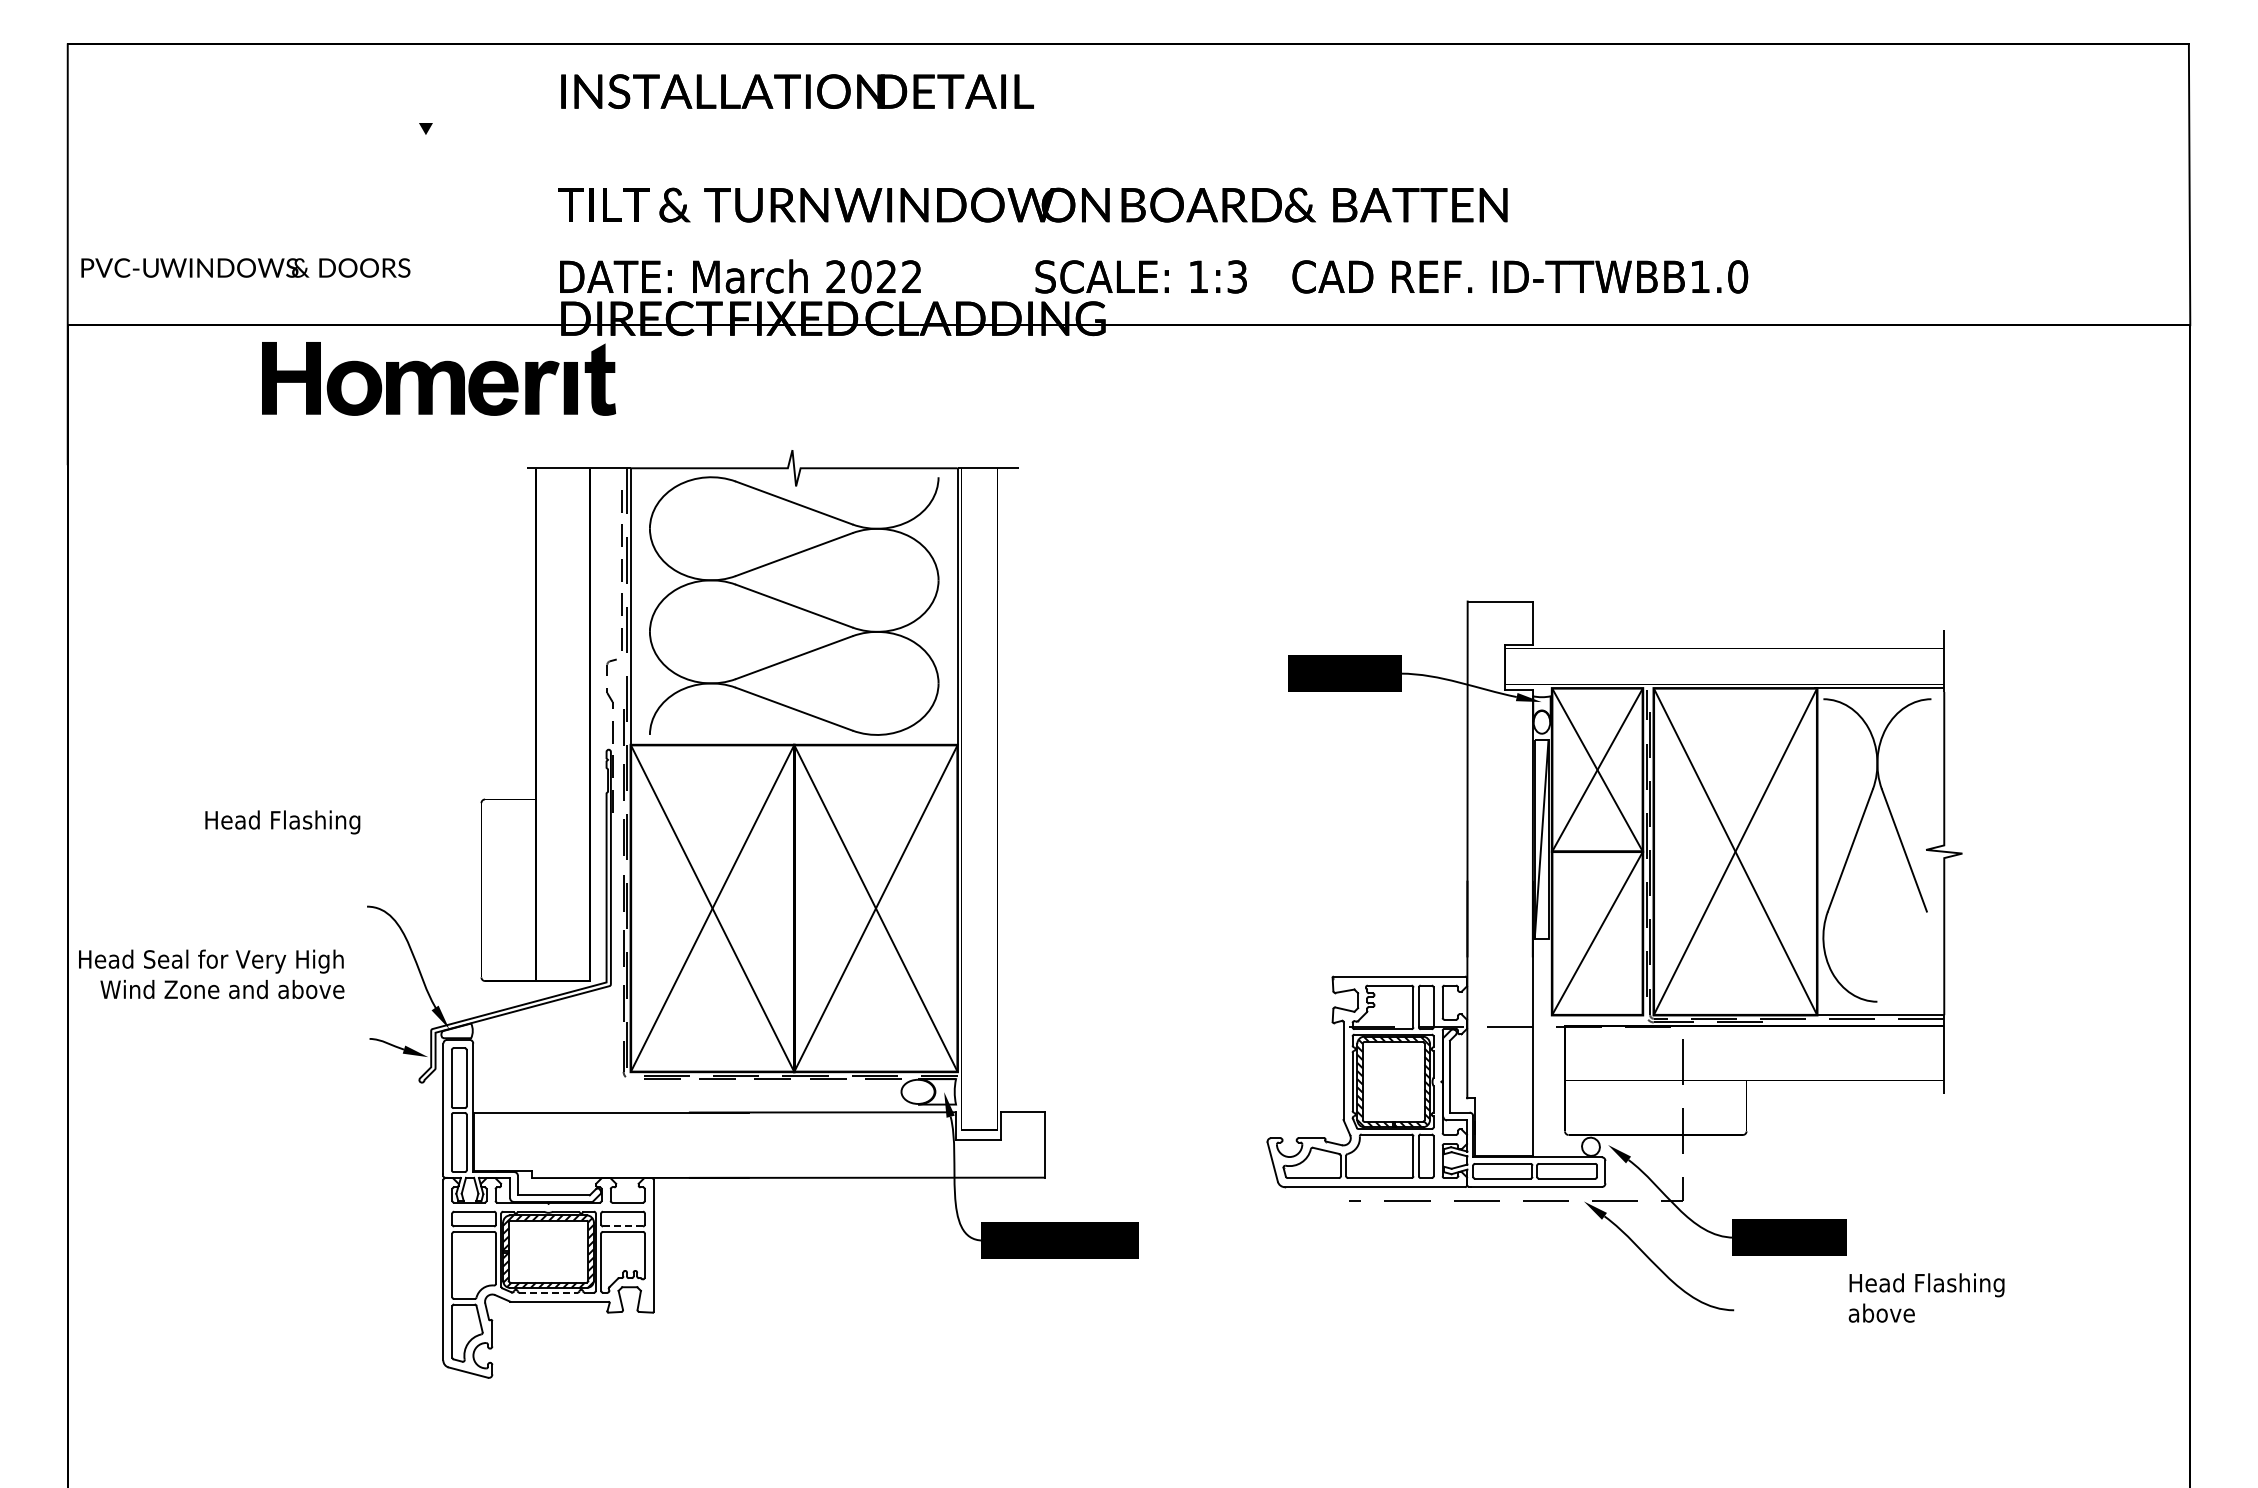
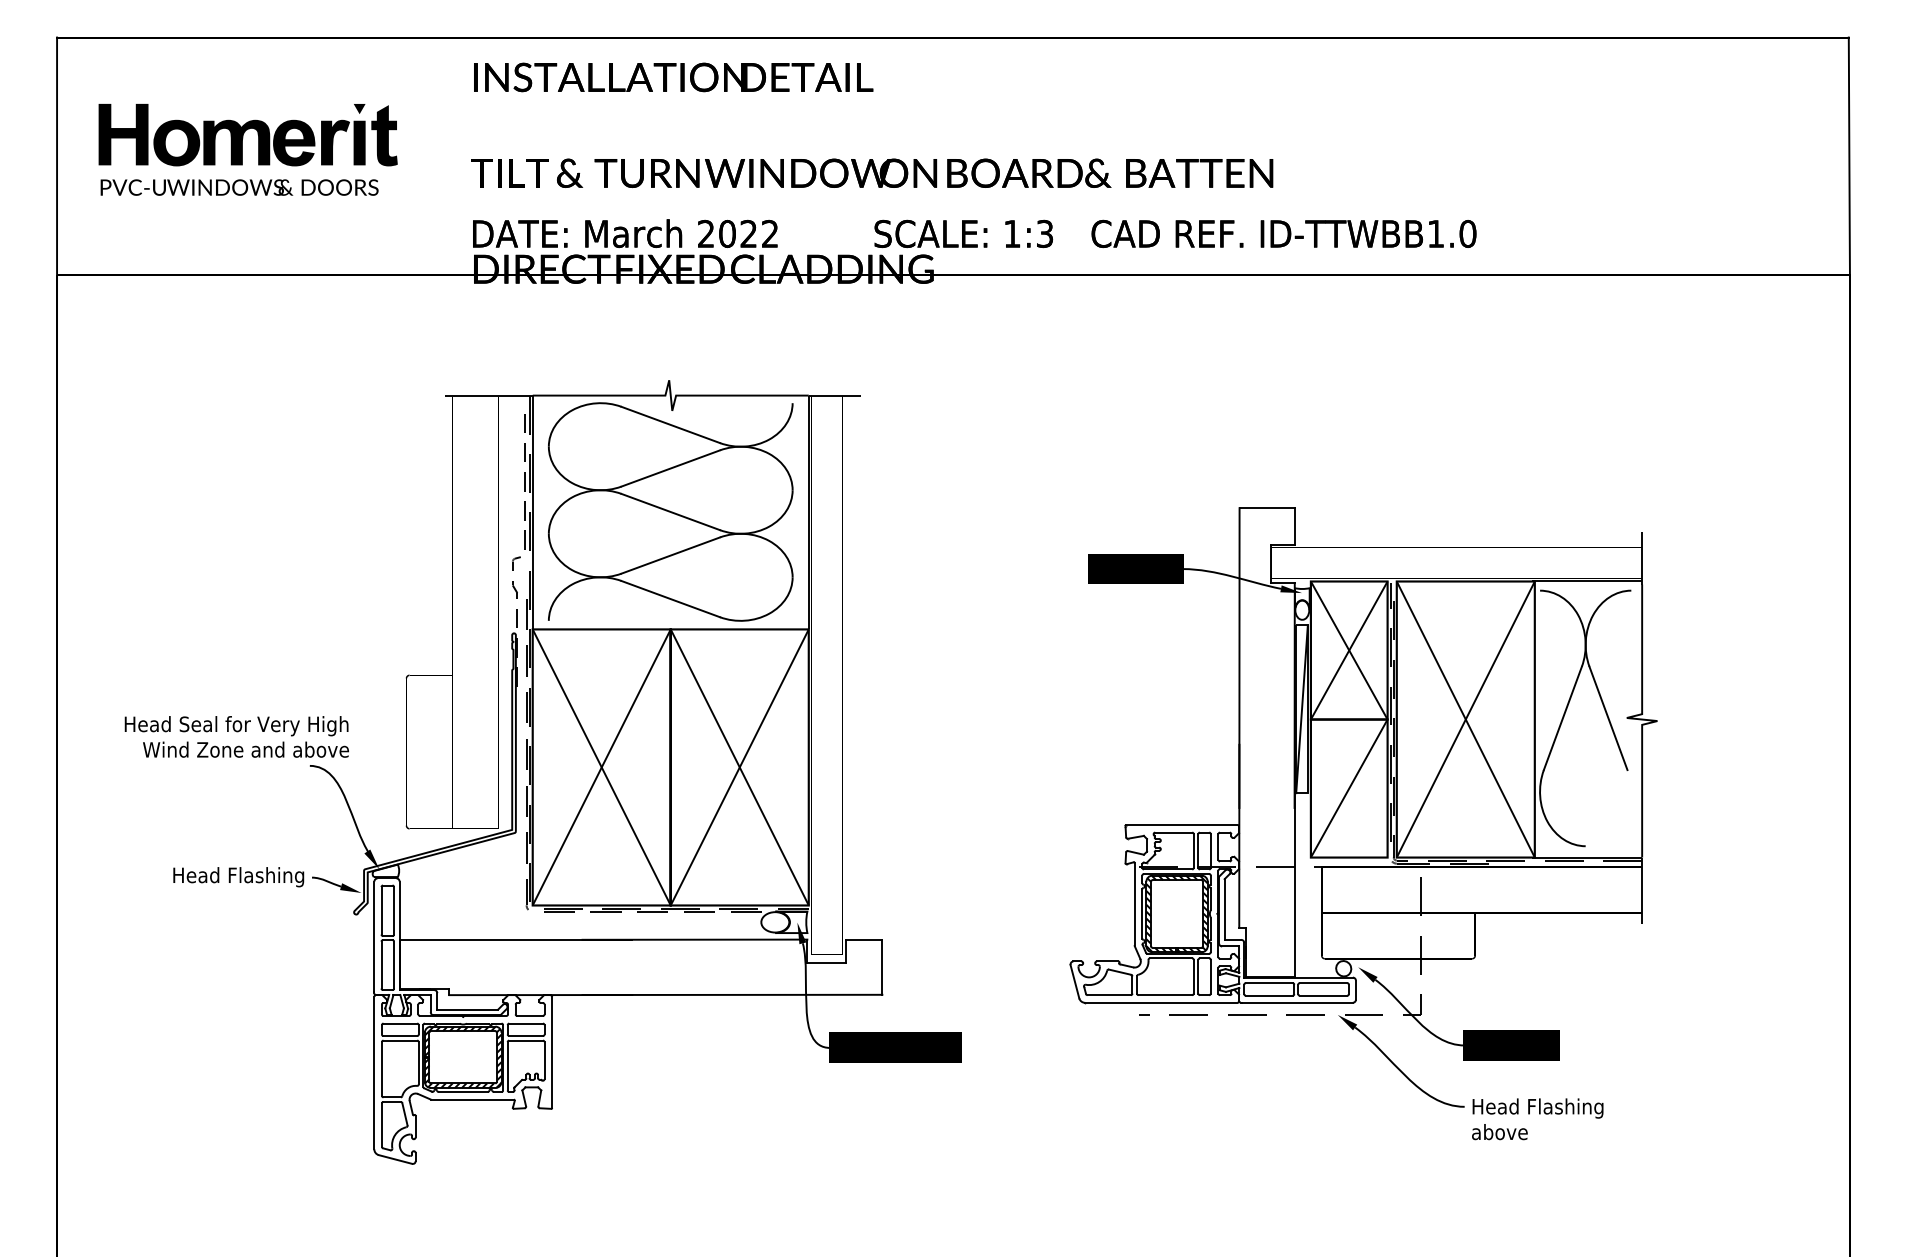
text: (245, 267) -> (239, 187), moved
part: (439, 378) -> (248, 134), moved
text: (282, 822) -> (238, 877), moved
text: (211, 974) -> (236, 737), moved
line: (623, 1226) -> (526, 1036), dashed -> solid
line: (549, 1292) -> (463, 1091), dashed -> solid
text: (1926, 1297) -> (1537, 1118), moved

